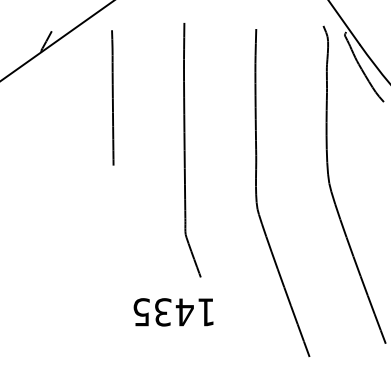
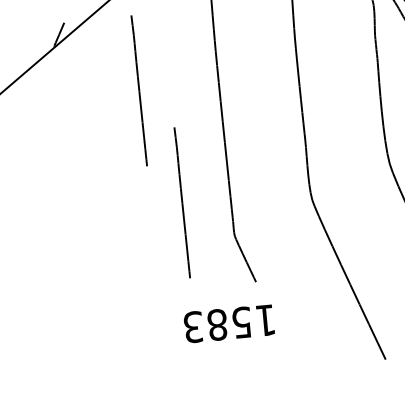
line: (141, 200) -> (181, 202), added
text: (163, 312) -> (218, 325), 1435 -> 1583

